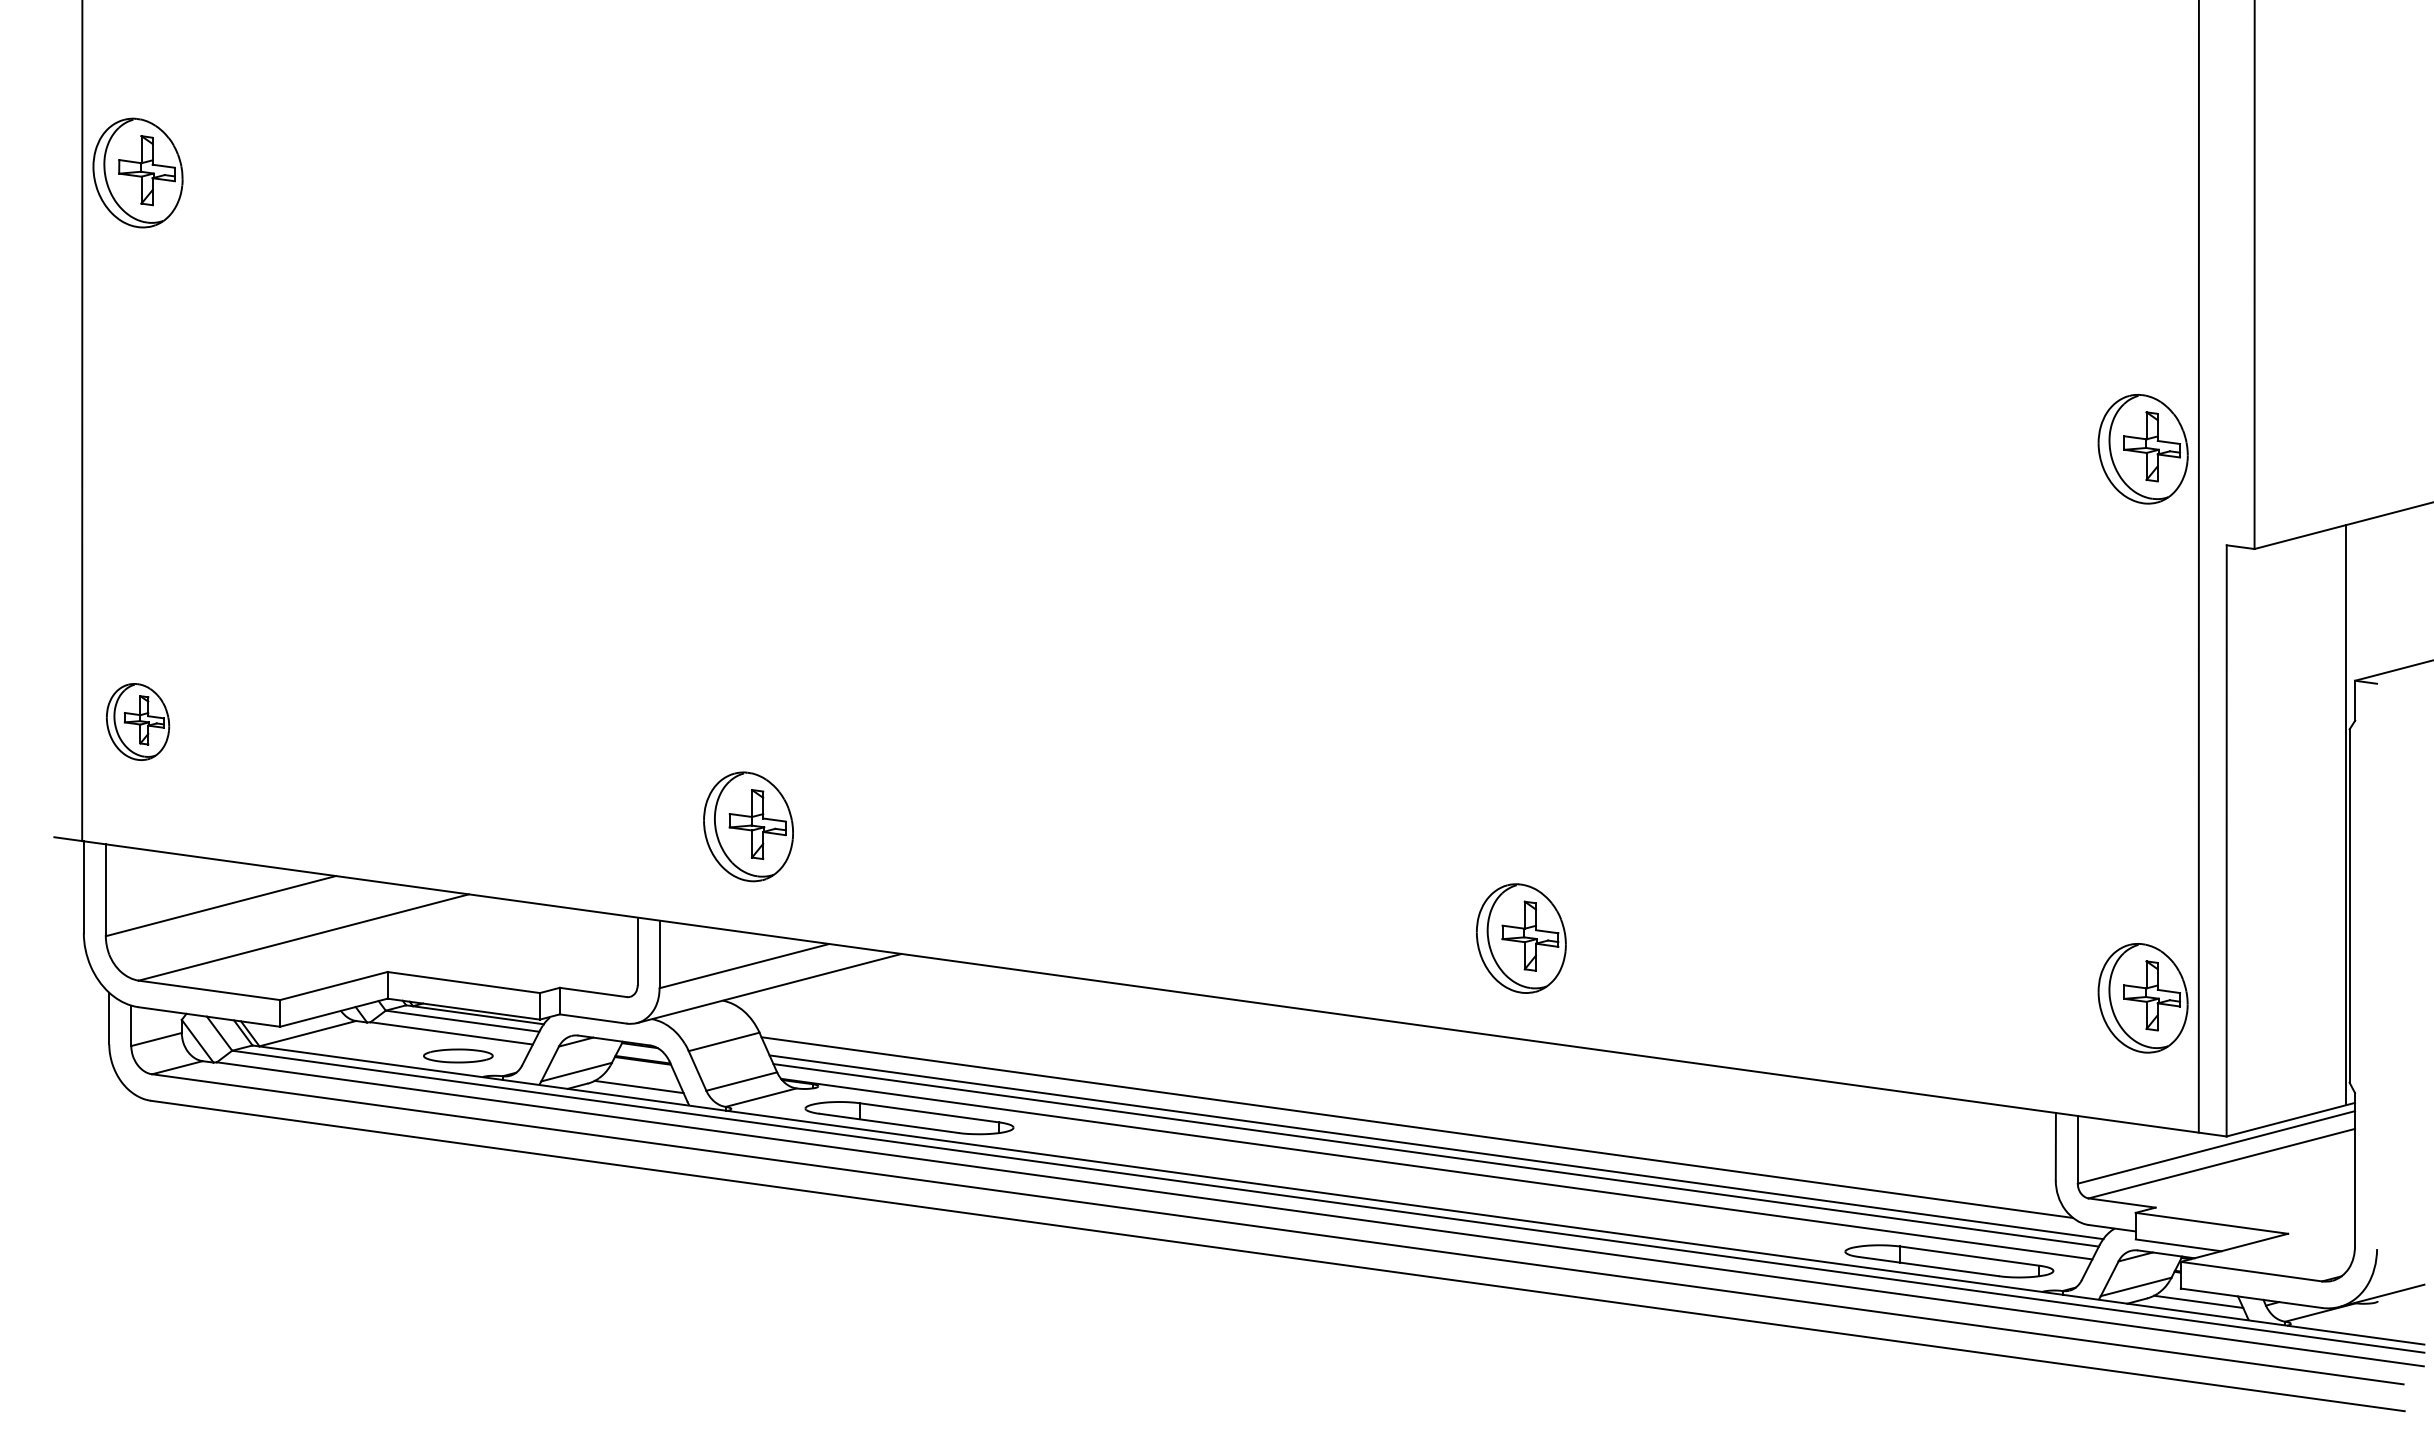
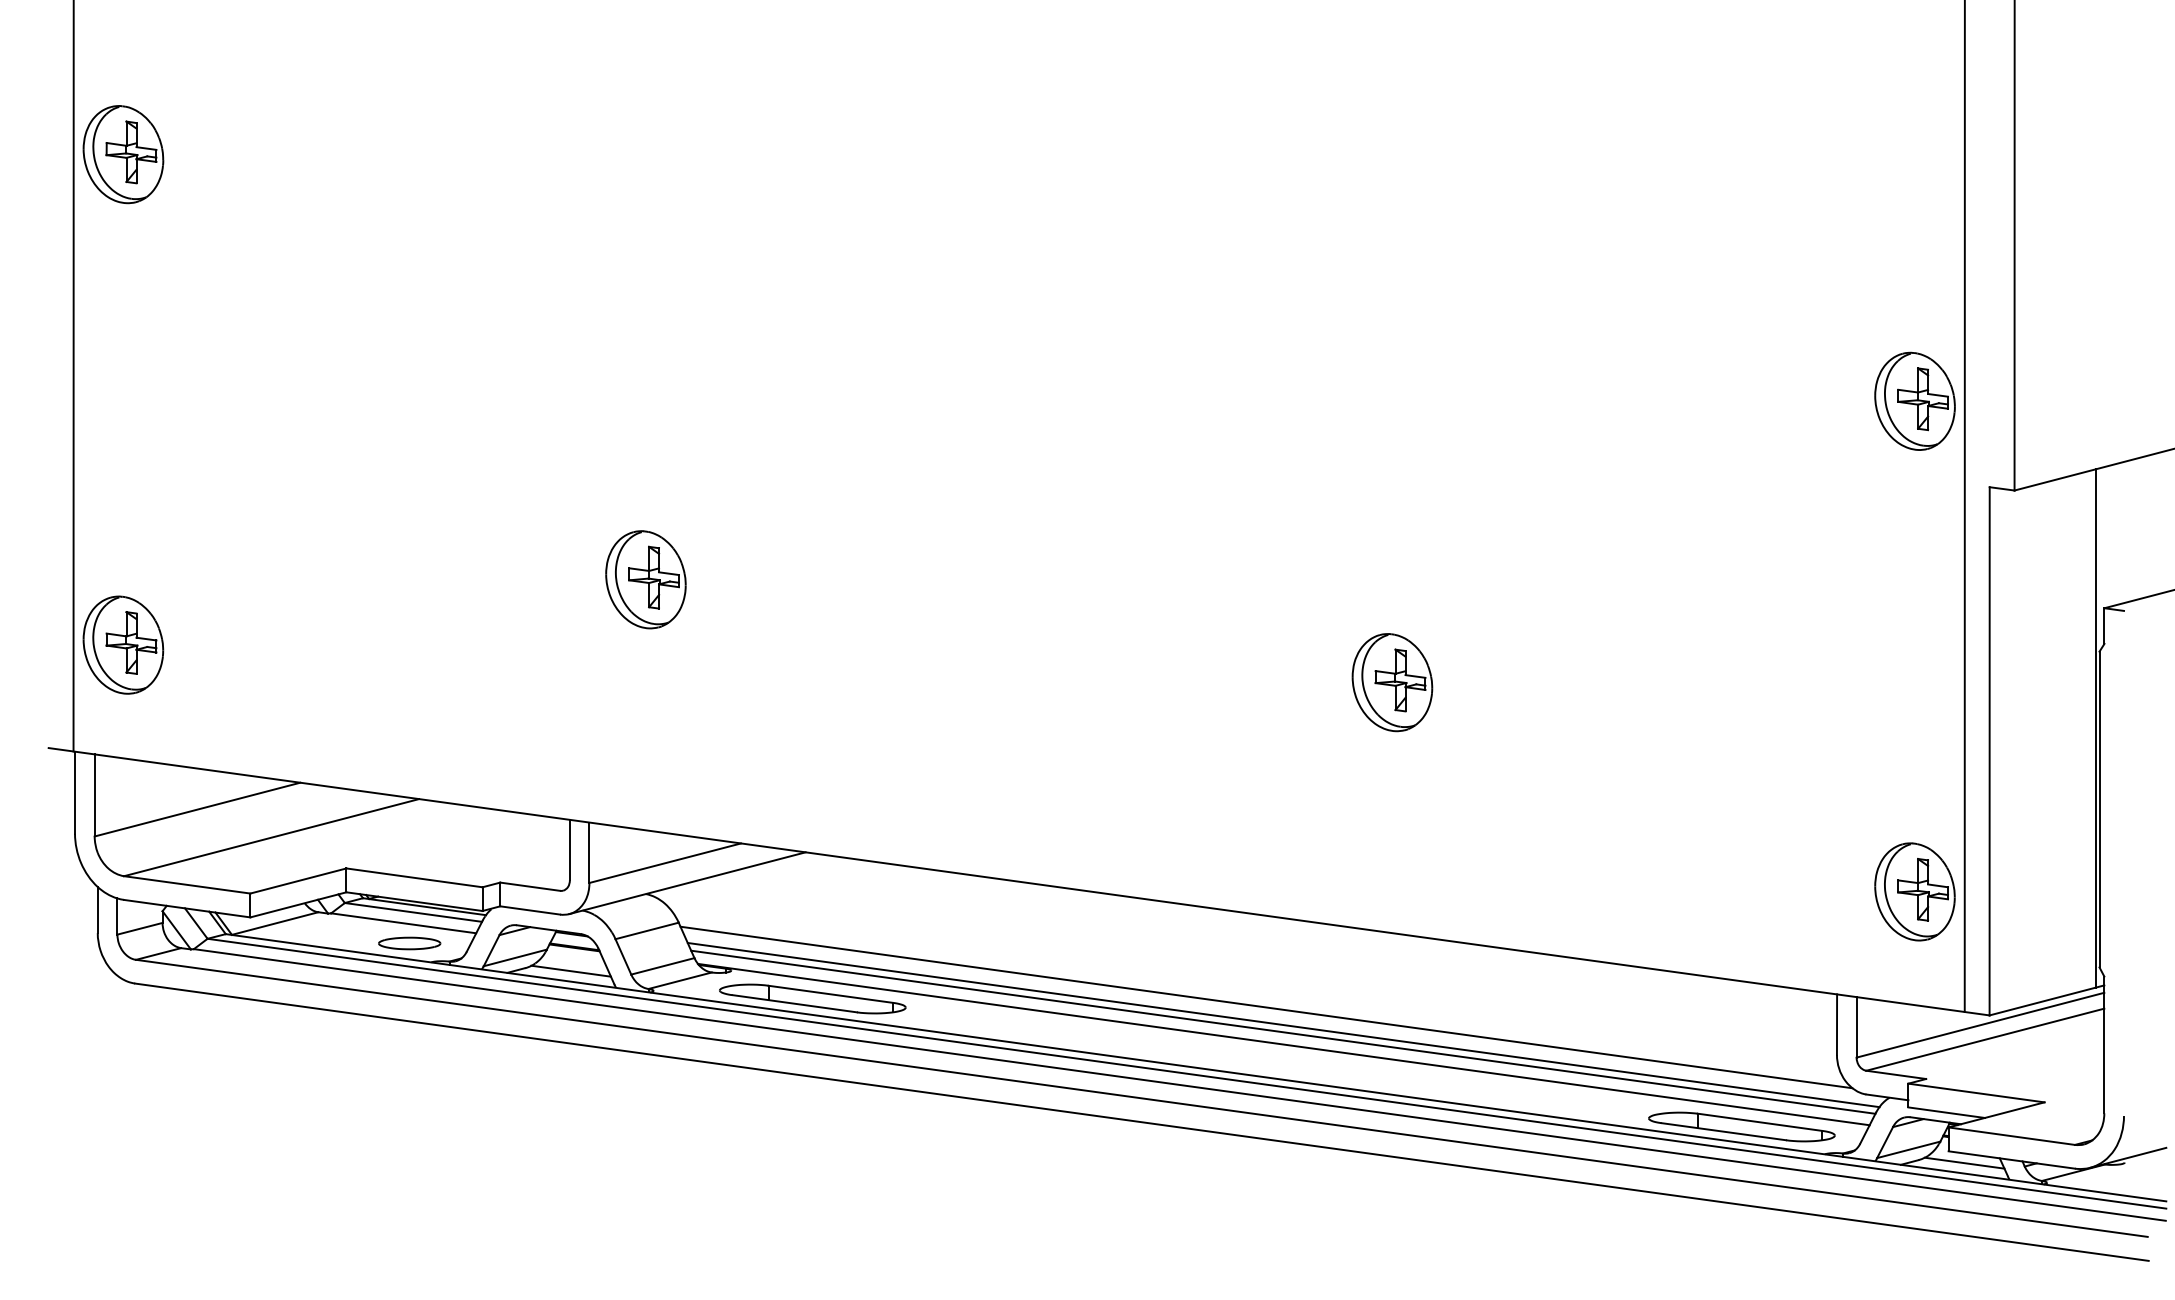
part: (138, 721) -> (123, 644), size x1.43
part: (748, 826) -> (645, 579), moved
part: (1521, 938) -> (1392, 682), moved

